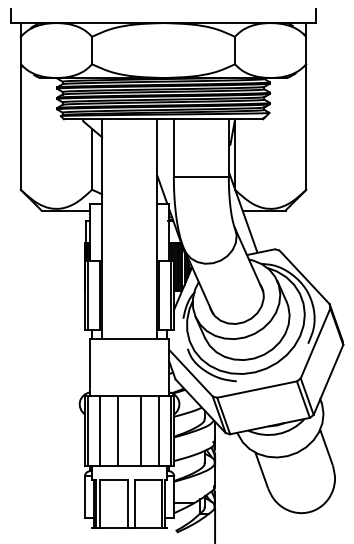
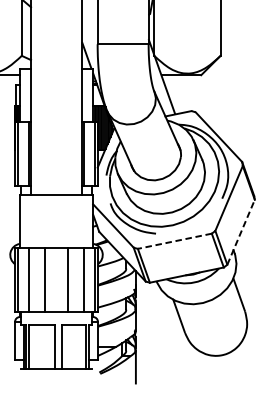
line: (328, 379) -> (241, 231), solid -> dashed
line: (257, 389) -> (175, 241), solid -> dashed

